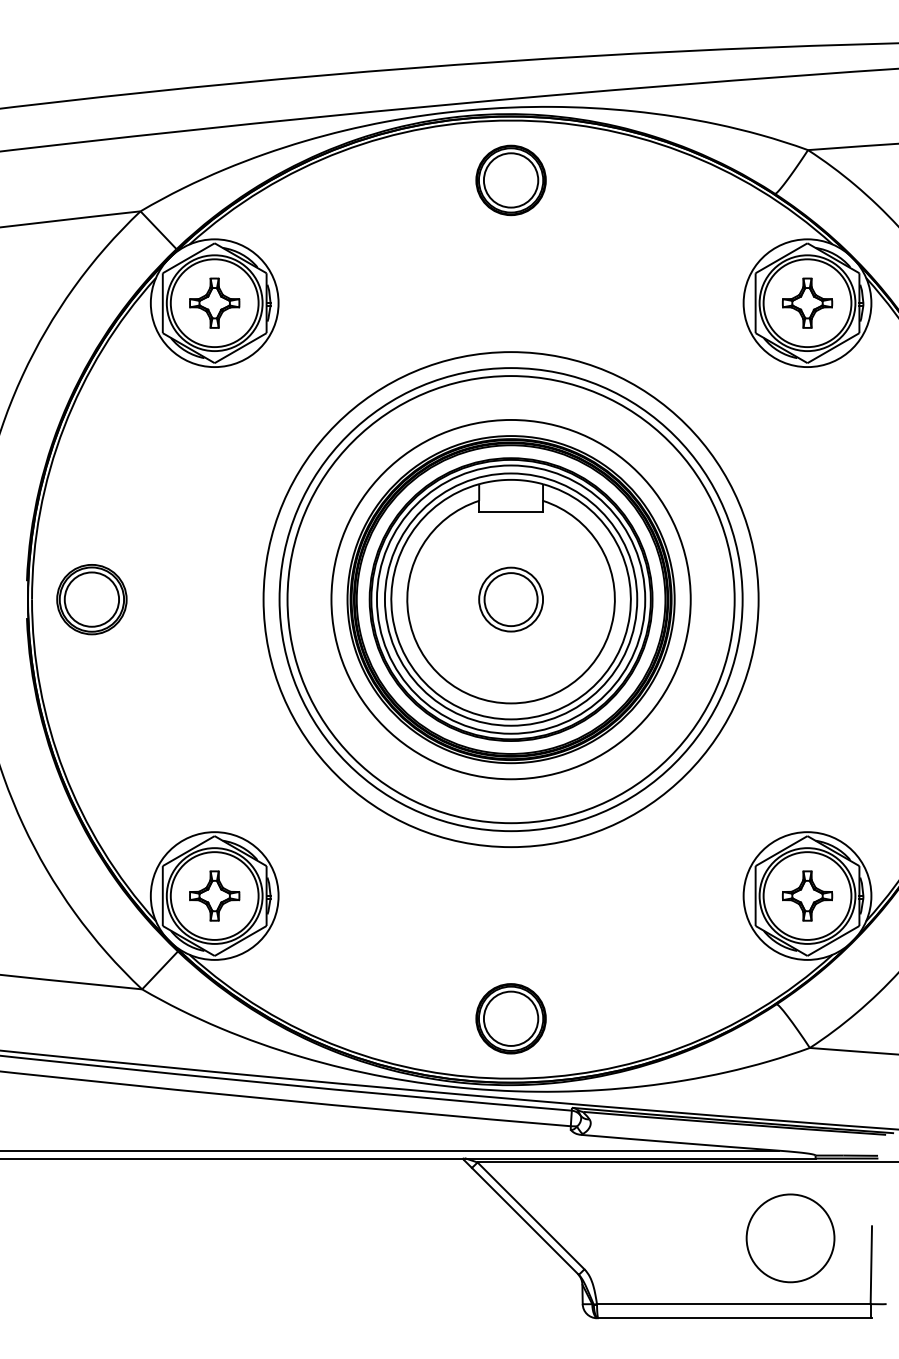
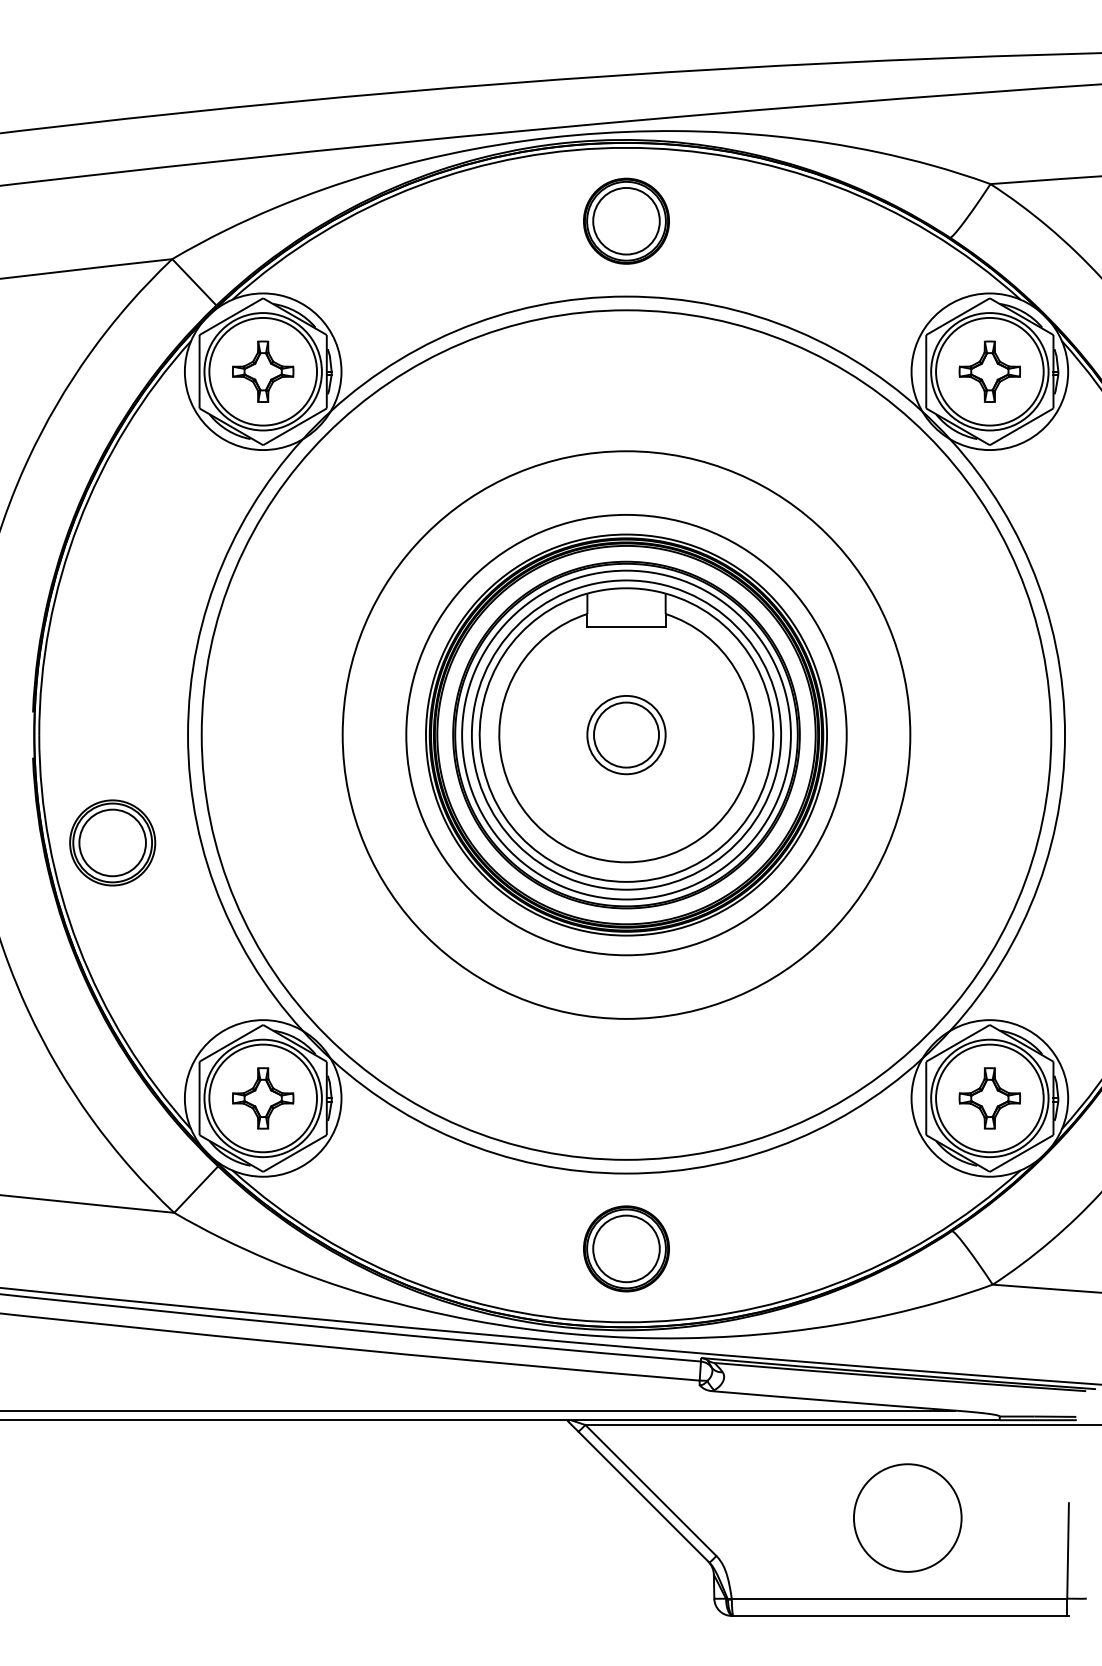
part: (91, 599) -> (112, 842), moved
circle: (510, 599) -> (625, 734), size x1.4
circle: (510, 599) -> (625, 734), size x1.6
circle: (790, 1238) -> (907, 1518), moved

